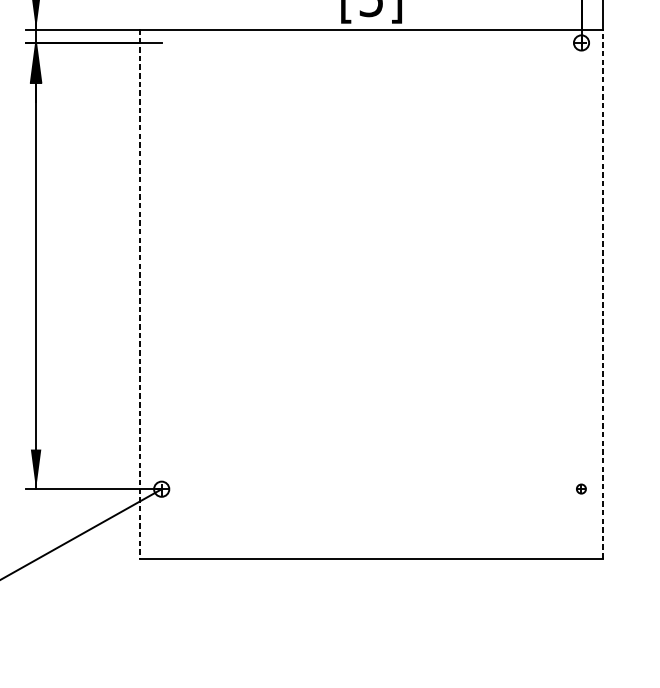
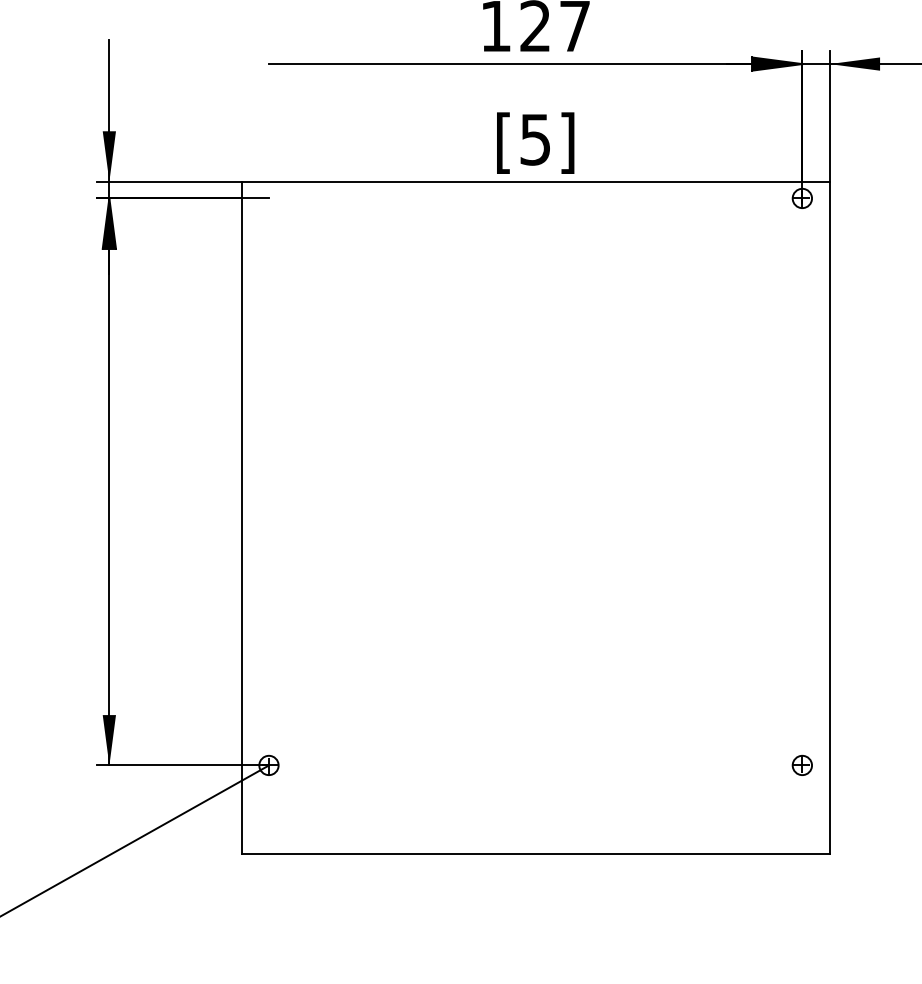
line: (140, 294) -> (241, 517), dashed -> solid
line: (602, 294) -> (829, 517), dashed -> solid
part: (580, 488) -> (801, 764), size x1.67

